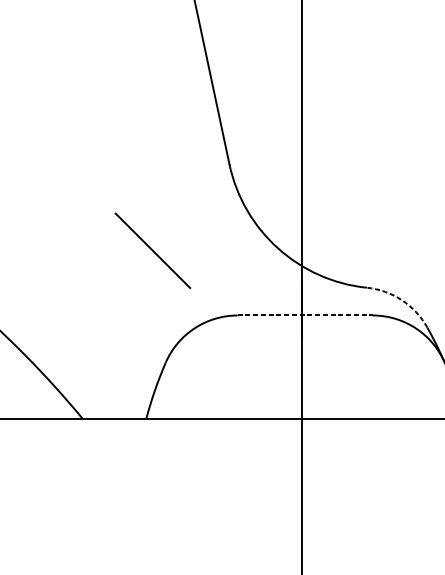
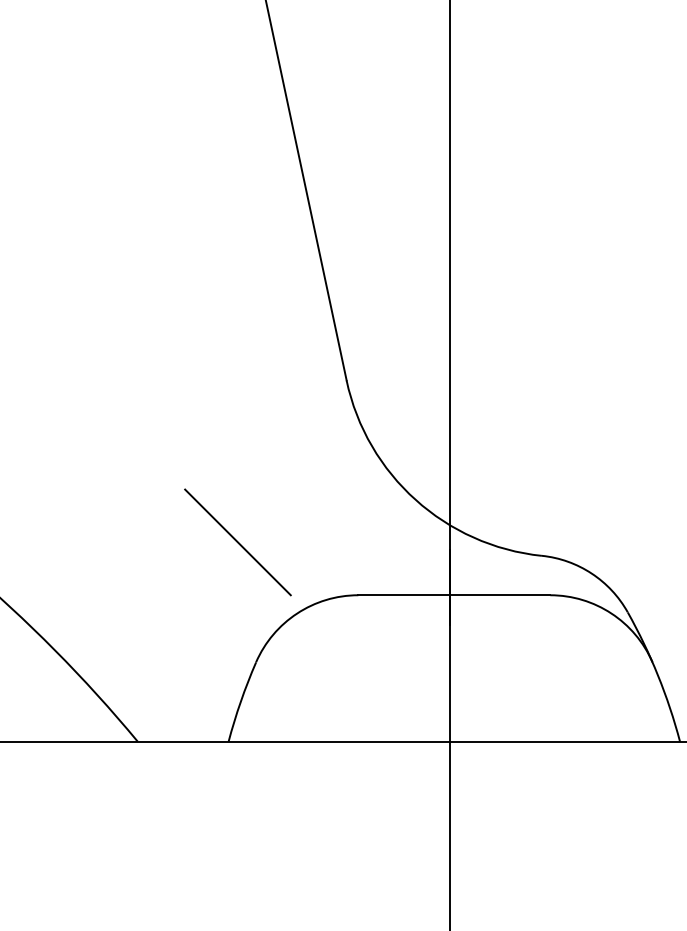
line: (152, 250) -> (237, 542), moved
arc: (401, 300) -> (591, 573), dashed -> solid
line: (305, 315) -> (454, 595), dashed -> solid

